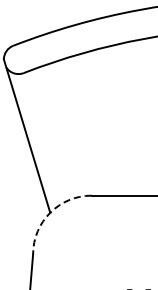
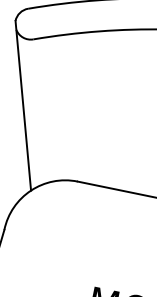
arc: (50, 212) -> (31, 190), dashed -> solid

